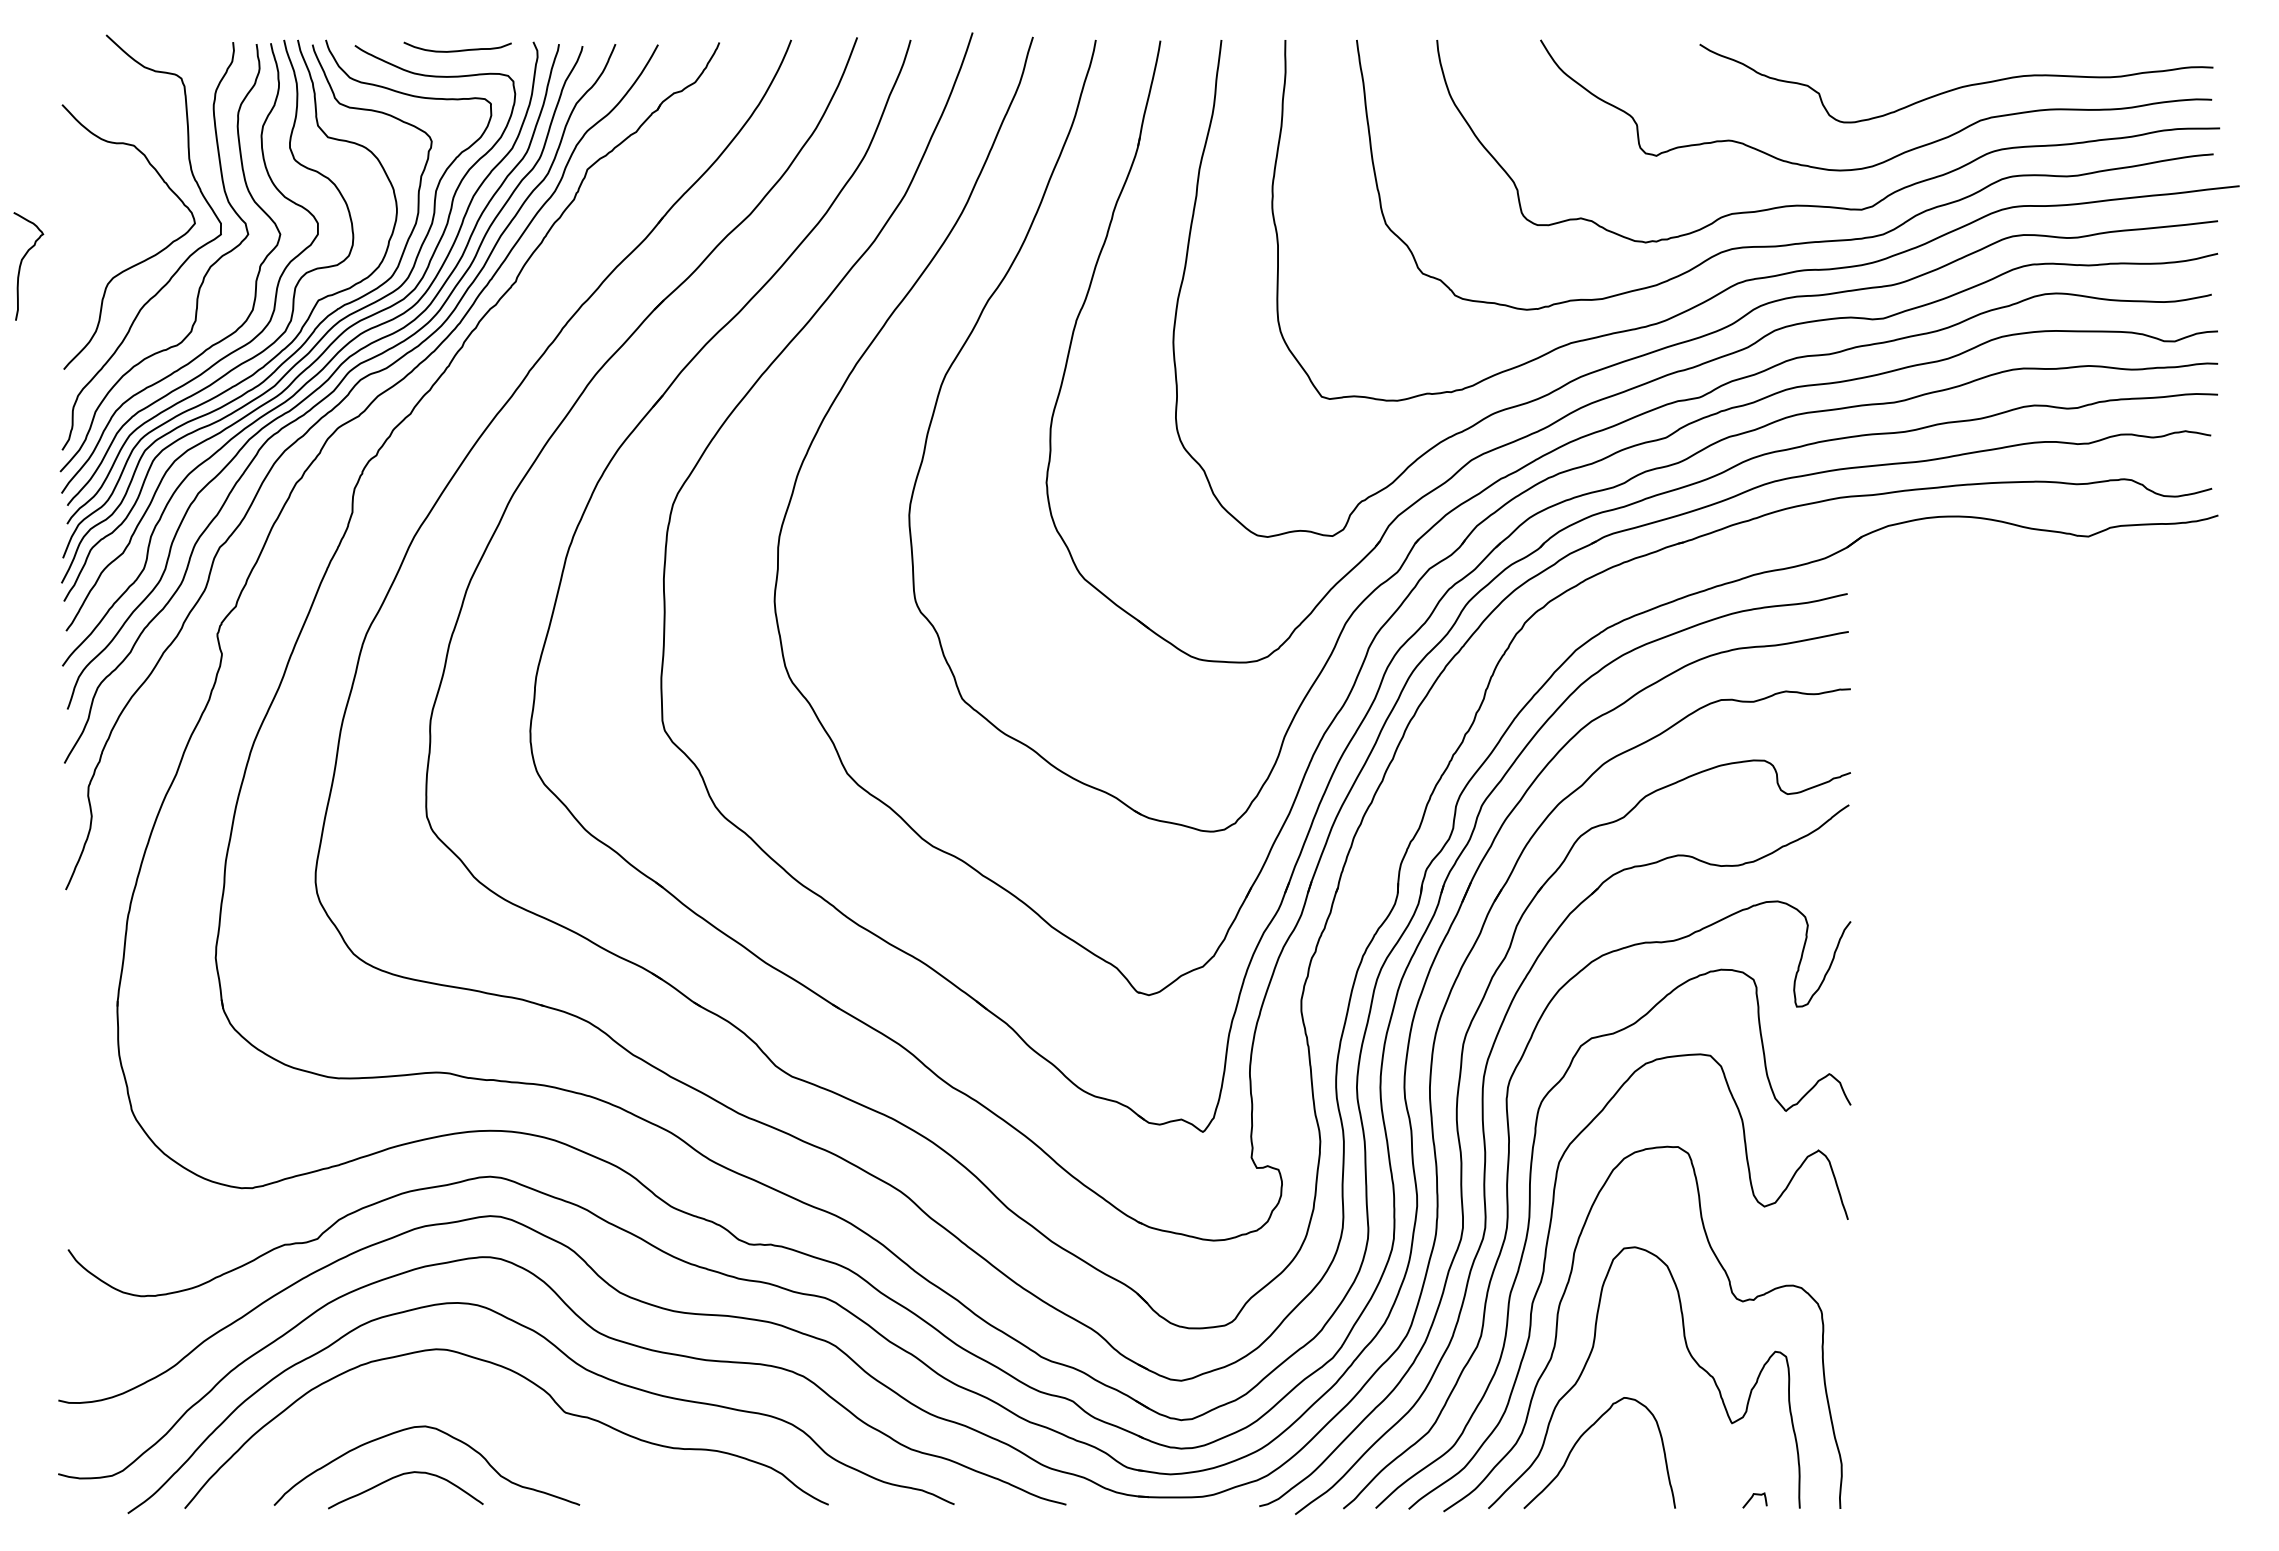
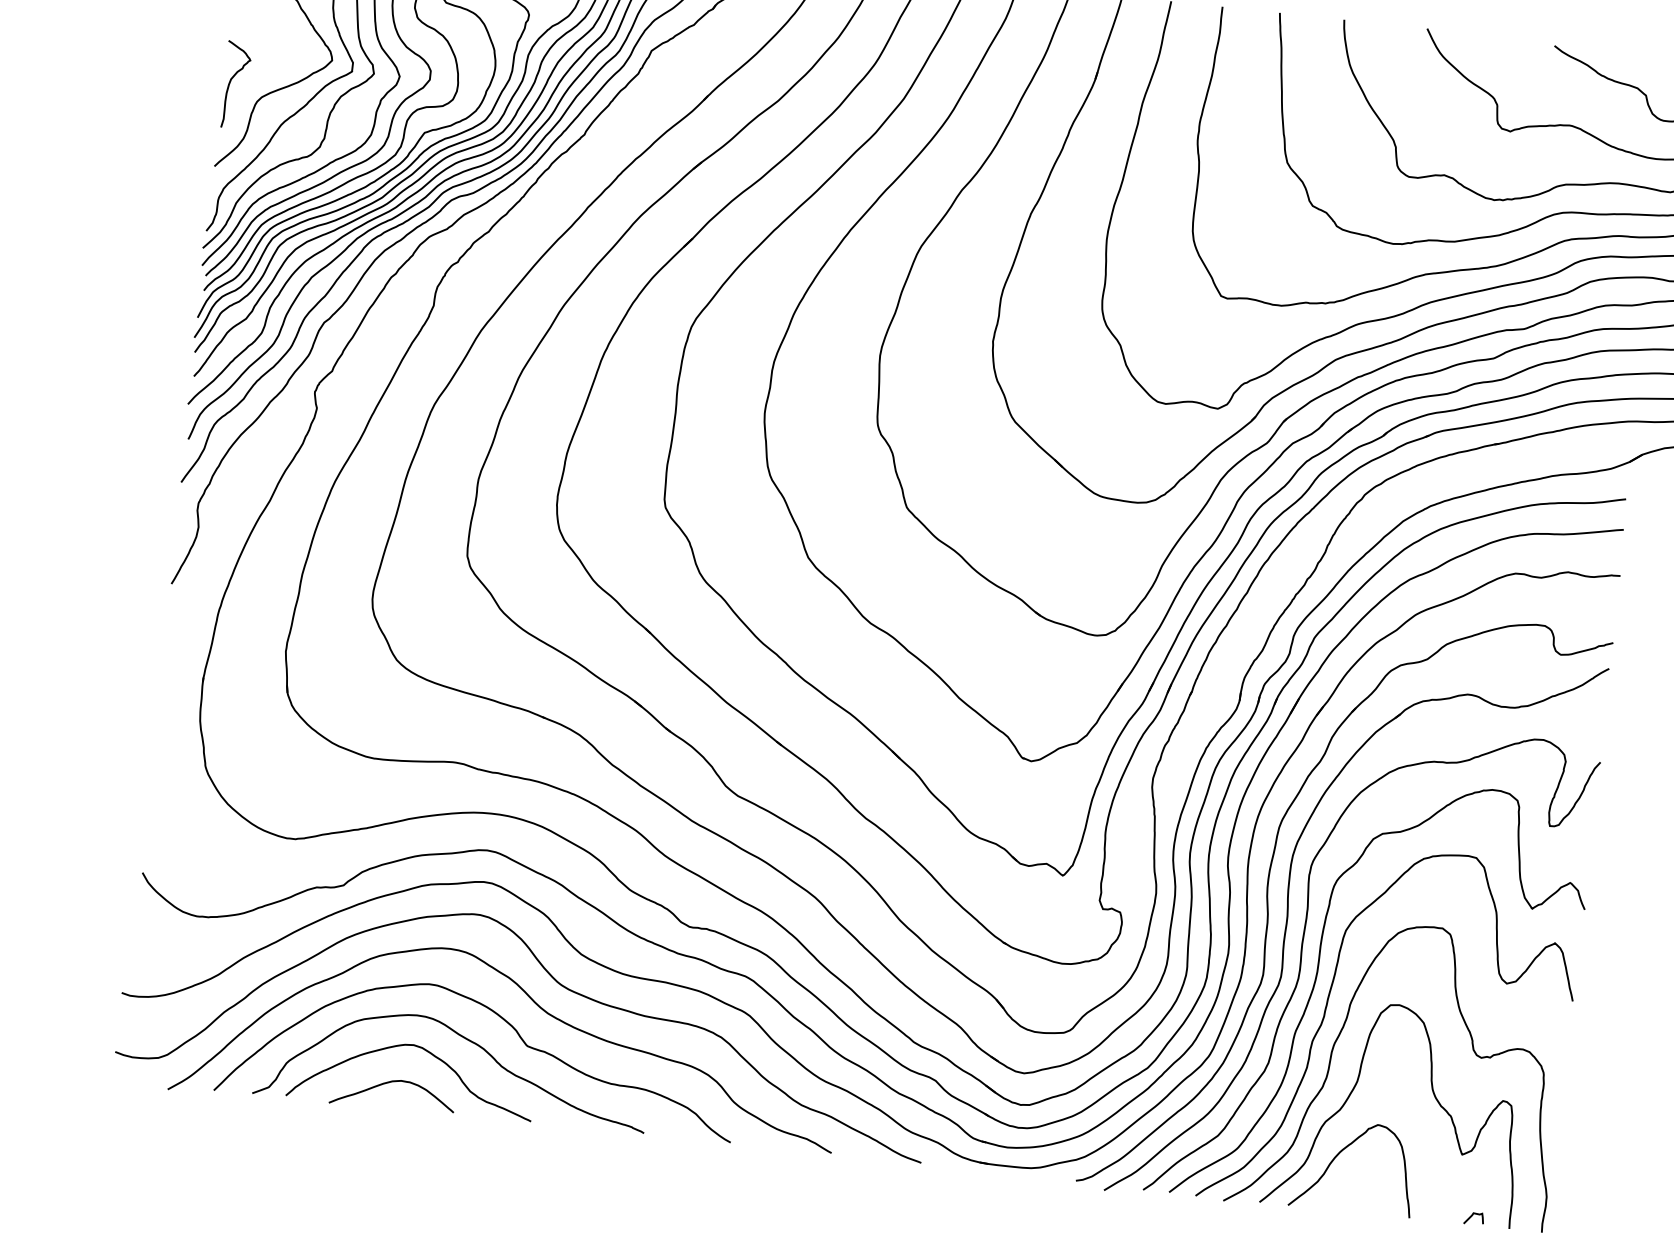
curve: (21, 265) -> (230, 83), moved
curve: (490, 1413) -> (467, 1040), added

